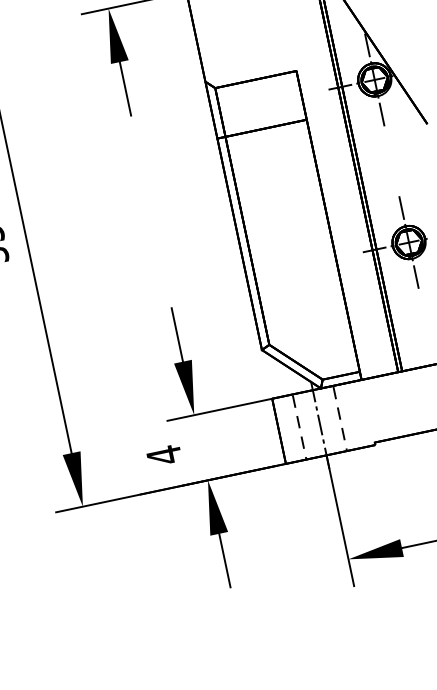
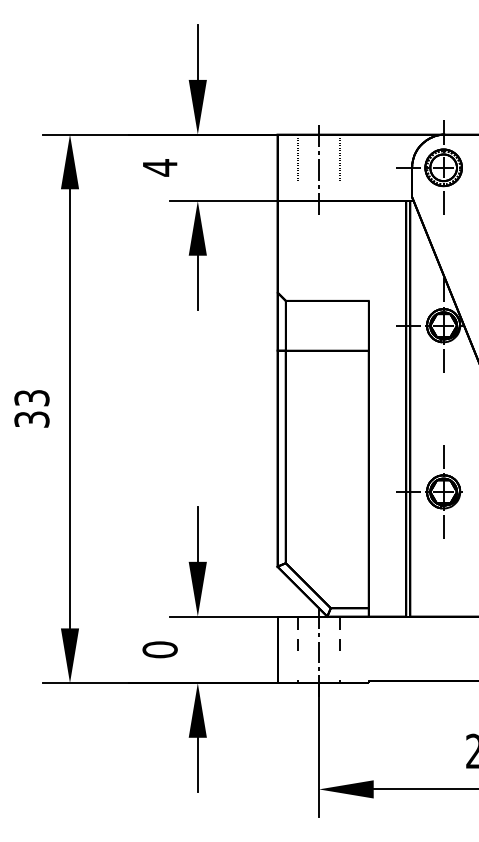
line: (342, 433) -> (339, 665), removed
line: (301, 442) -> (297, 665), removed
text: (163, 455) -> (159, 649), 4 -> 0

